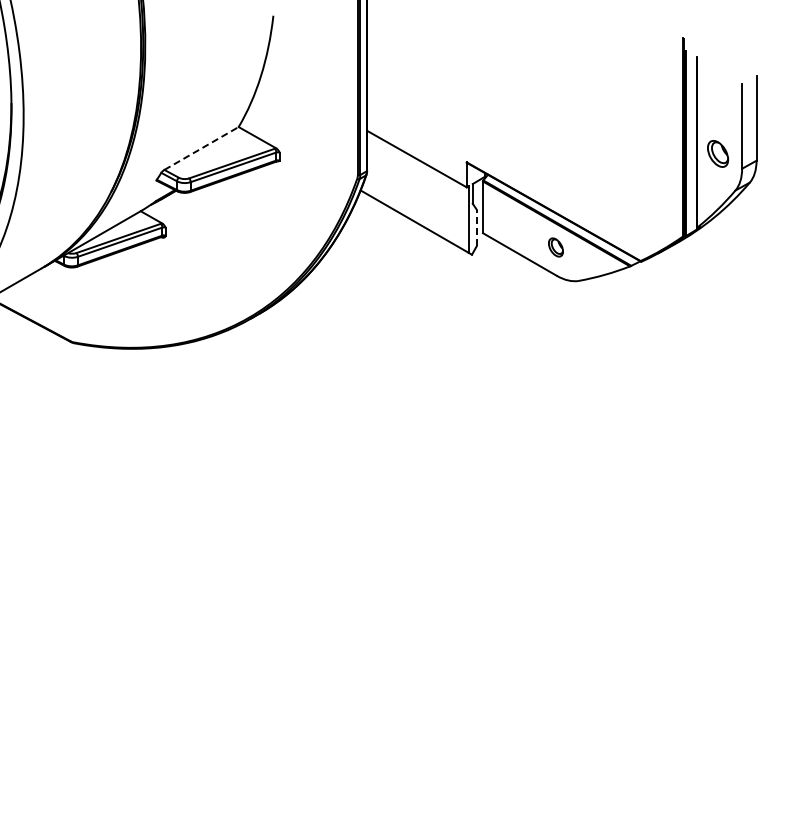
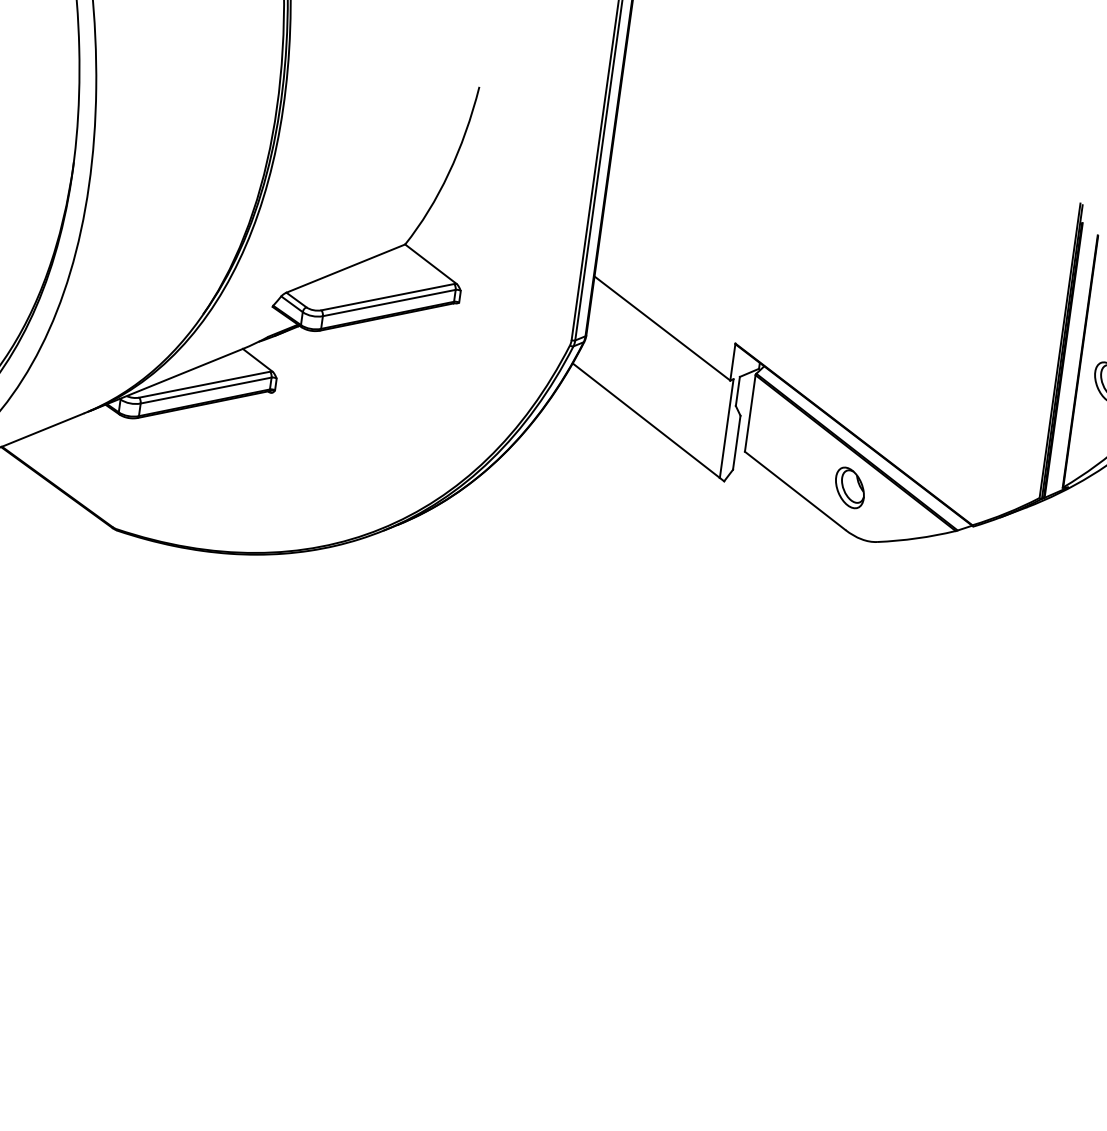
line: (201, 148) -> (345, 268), dashed -> solid
line: (476, 227) -> (736, 441), dashed -> solid
part: (555, 247) -> (849, 487), size x1.43

